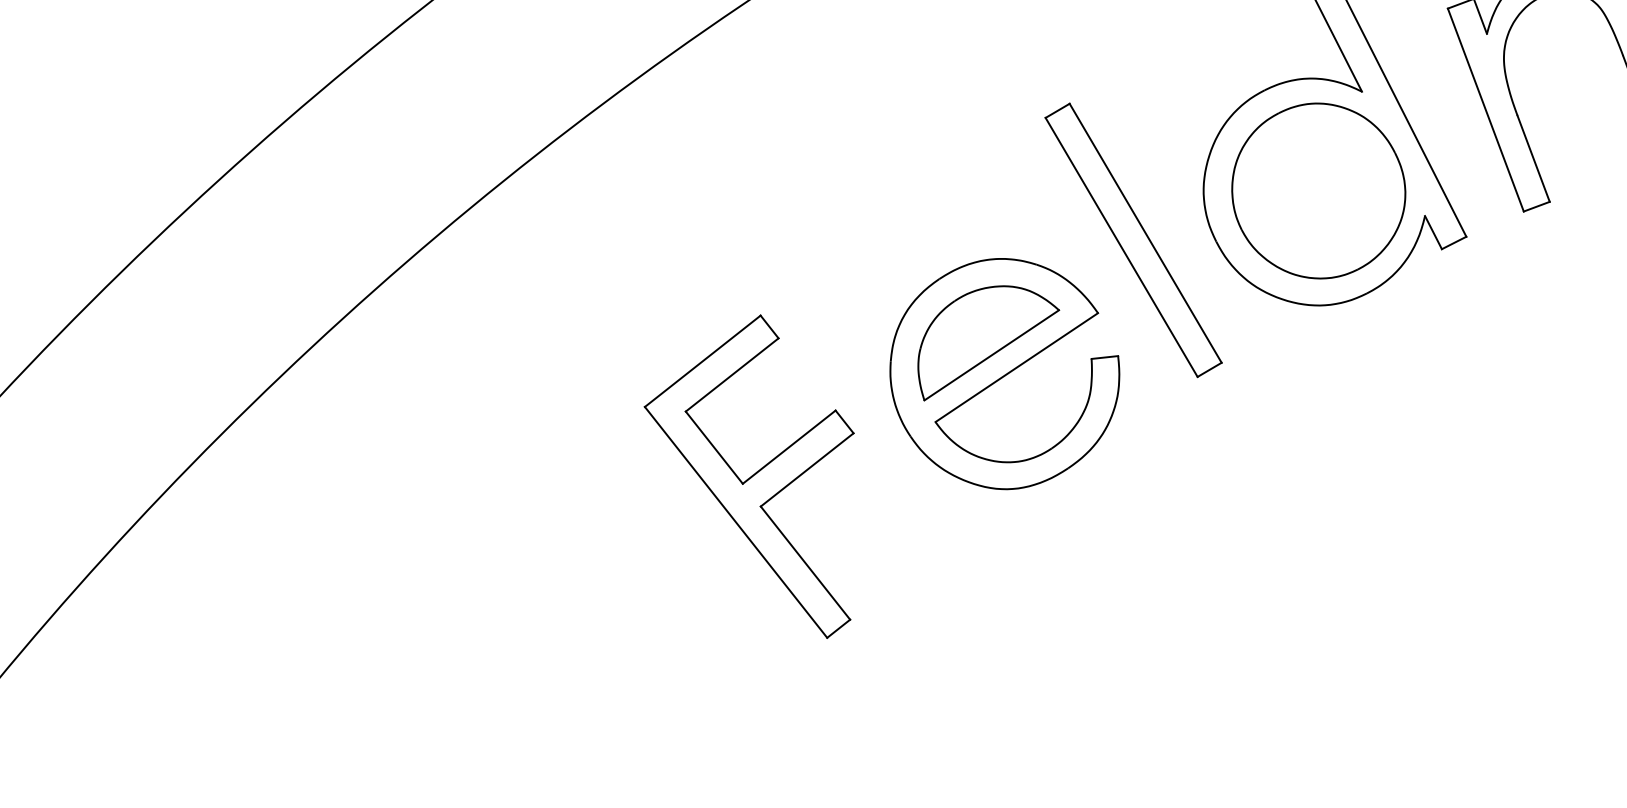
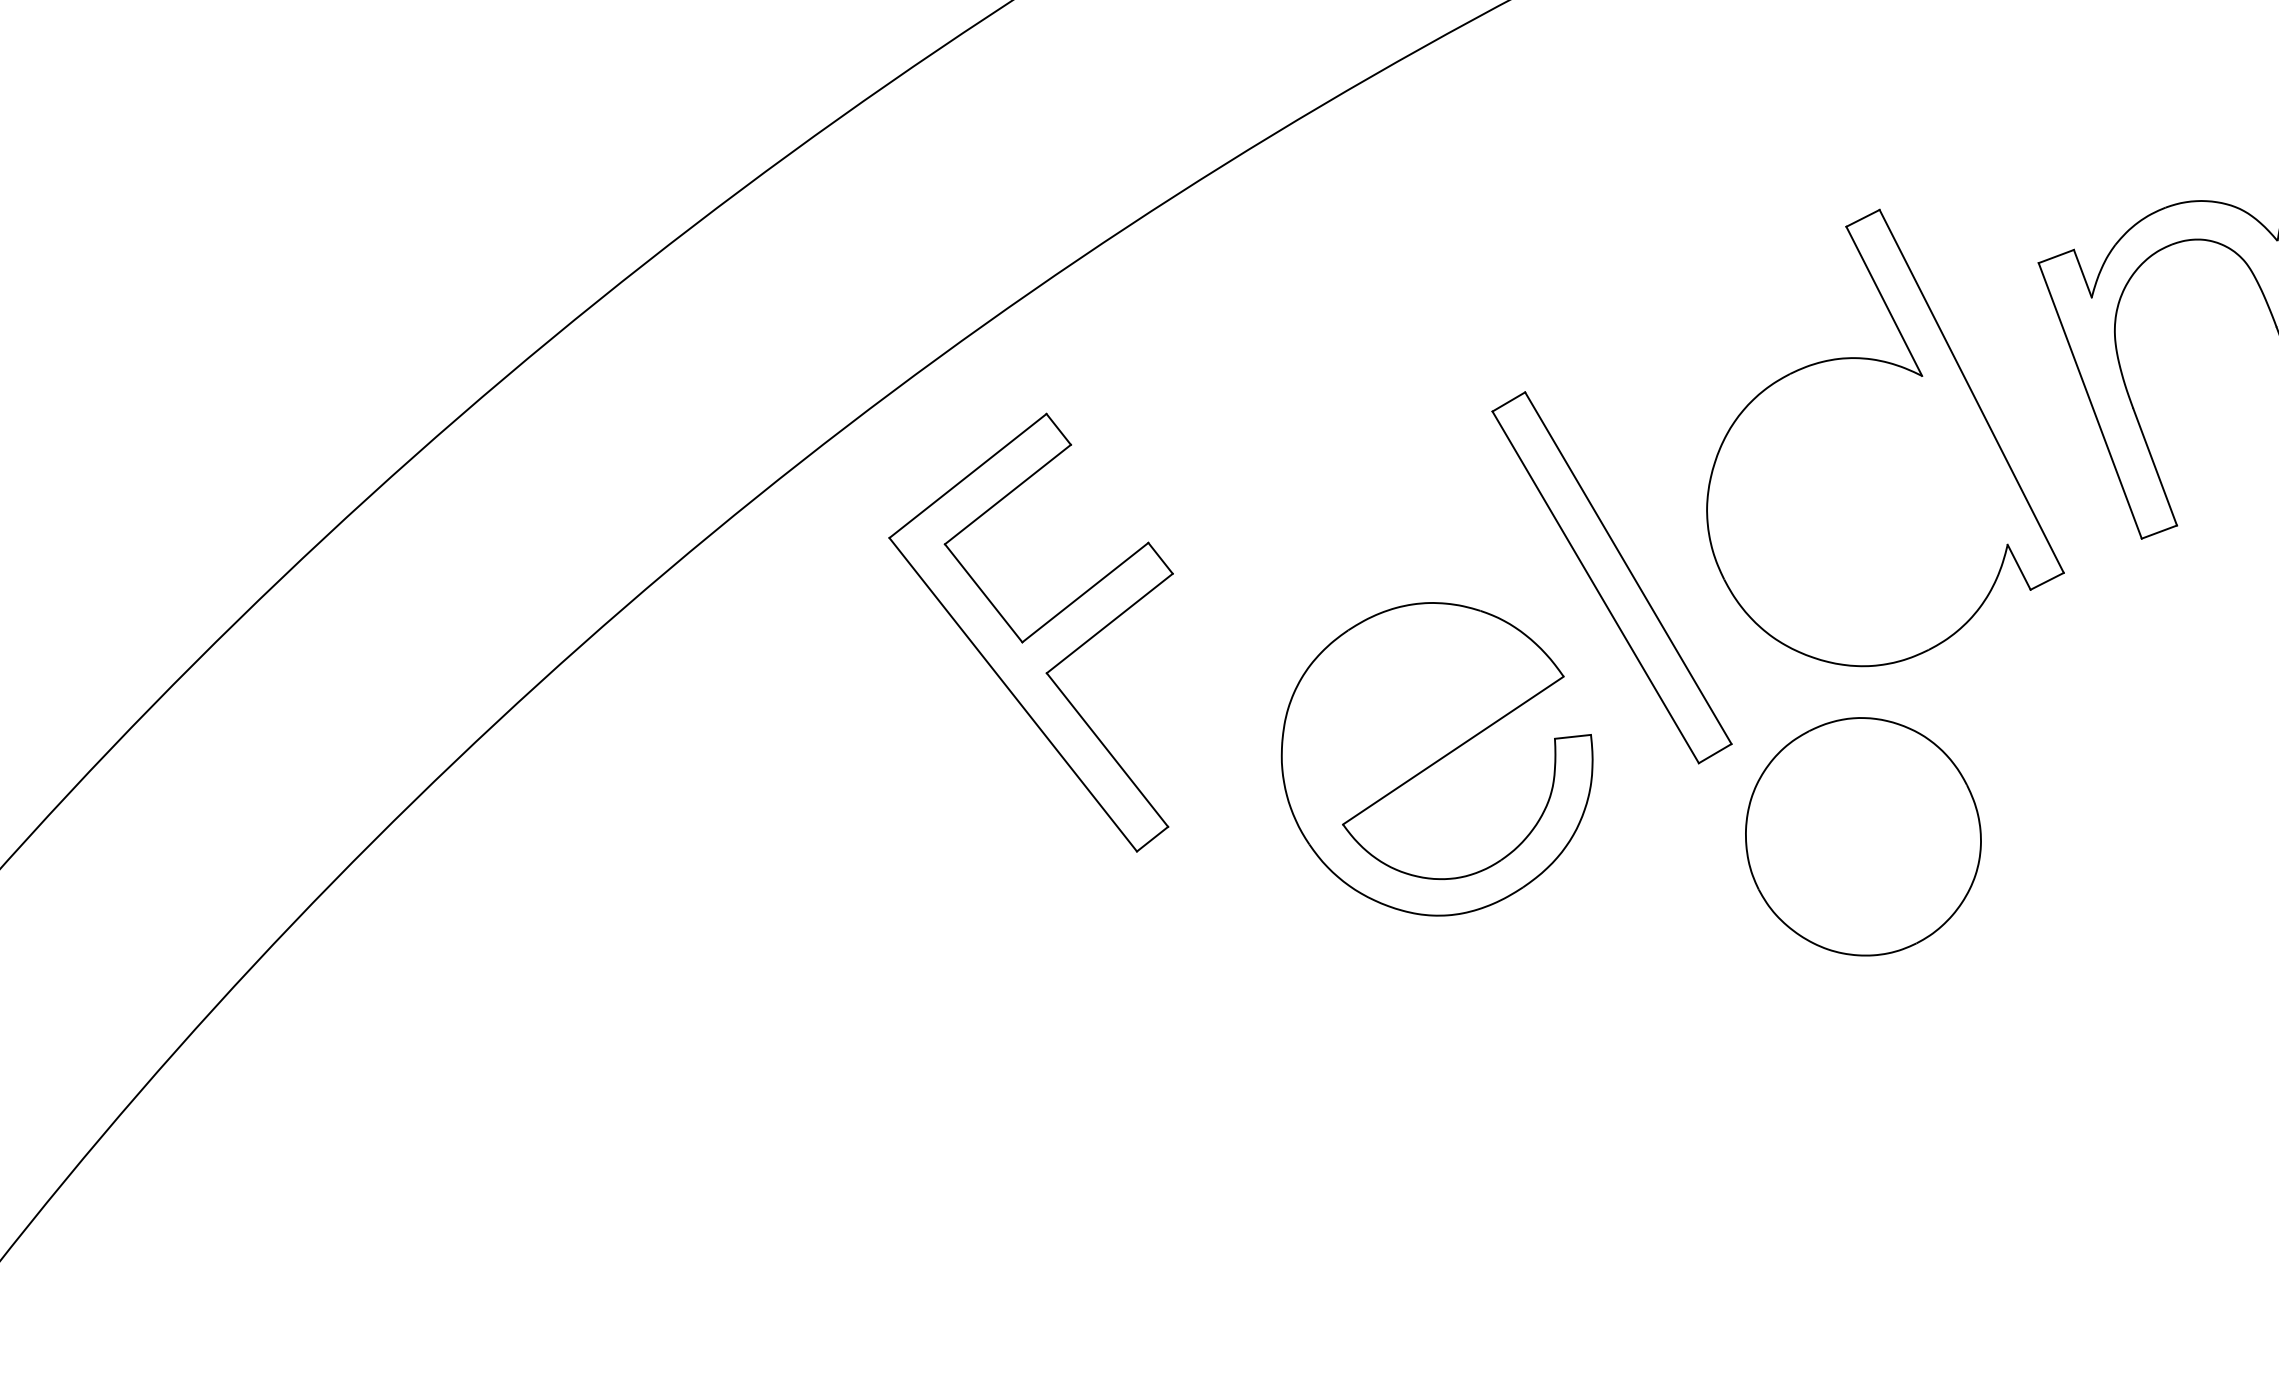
part: (1318, 190) -> (1863, 836), moved
part: (988, 343) -> (1414, 717), removed
part: (748, 476) -> (1030, 632), moved

